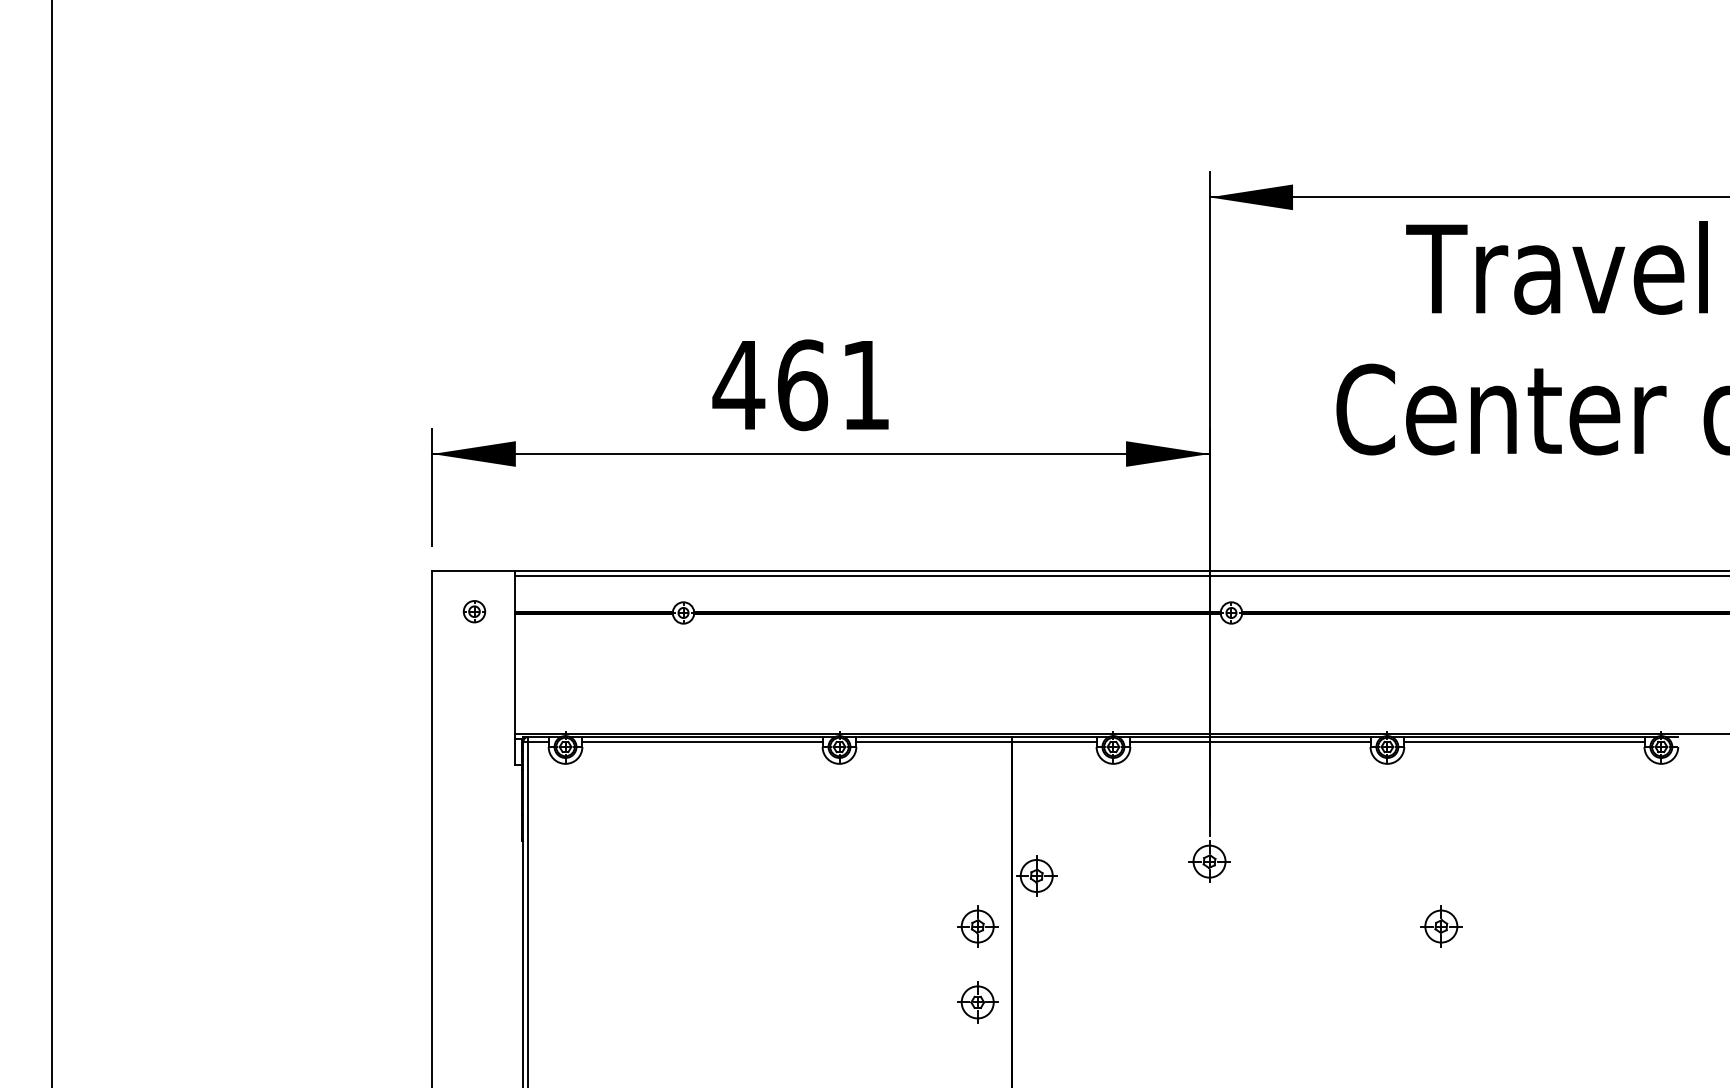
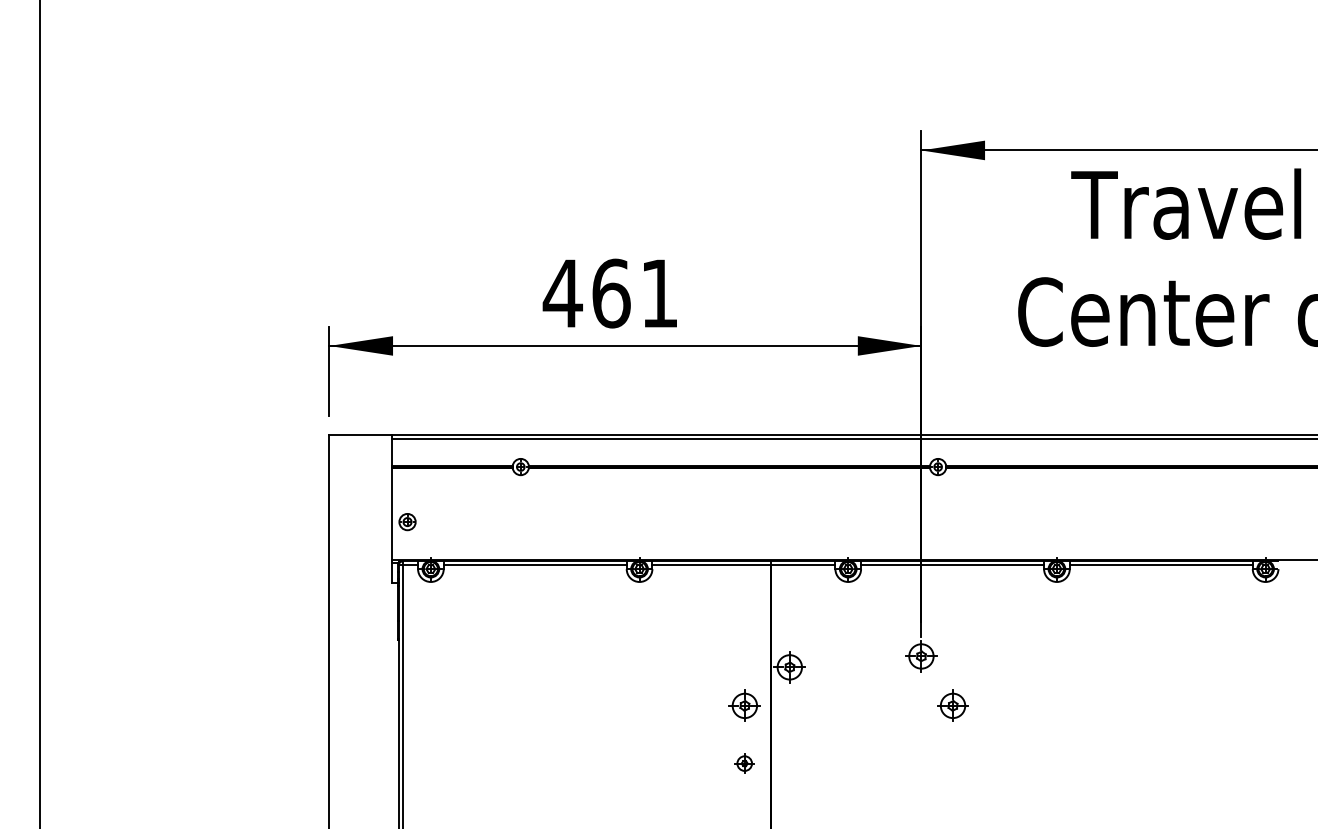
part: (474, 612) -> (407, 522), moved
part: (1440, 926) -> (952, 705), moved
part: (977, 1002) -> (744, 763), size x0.6

